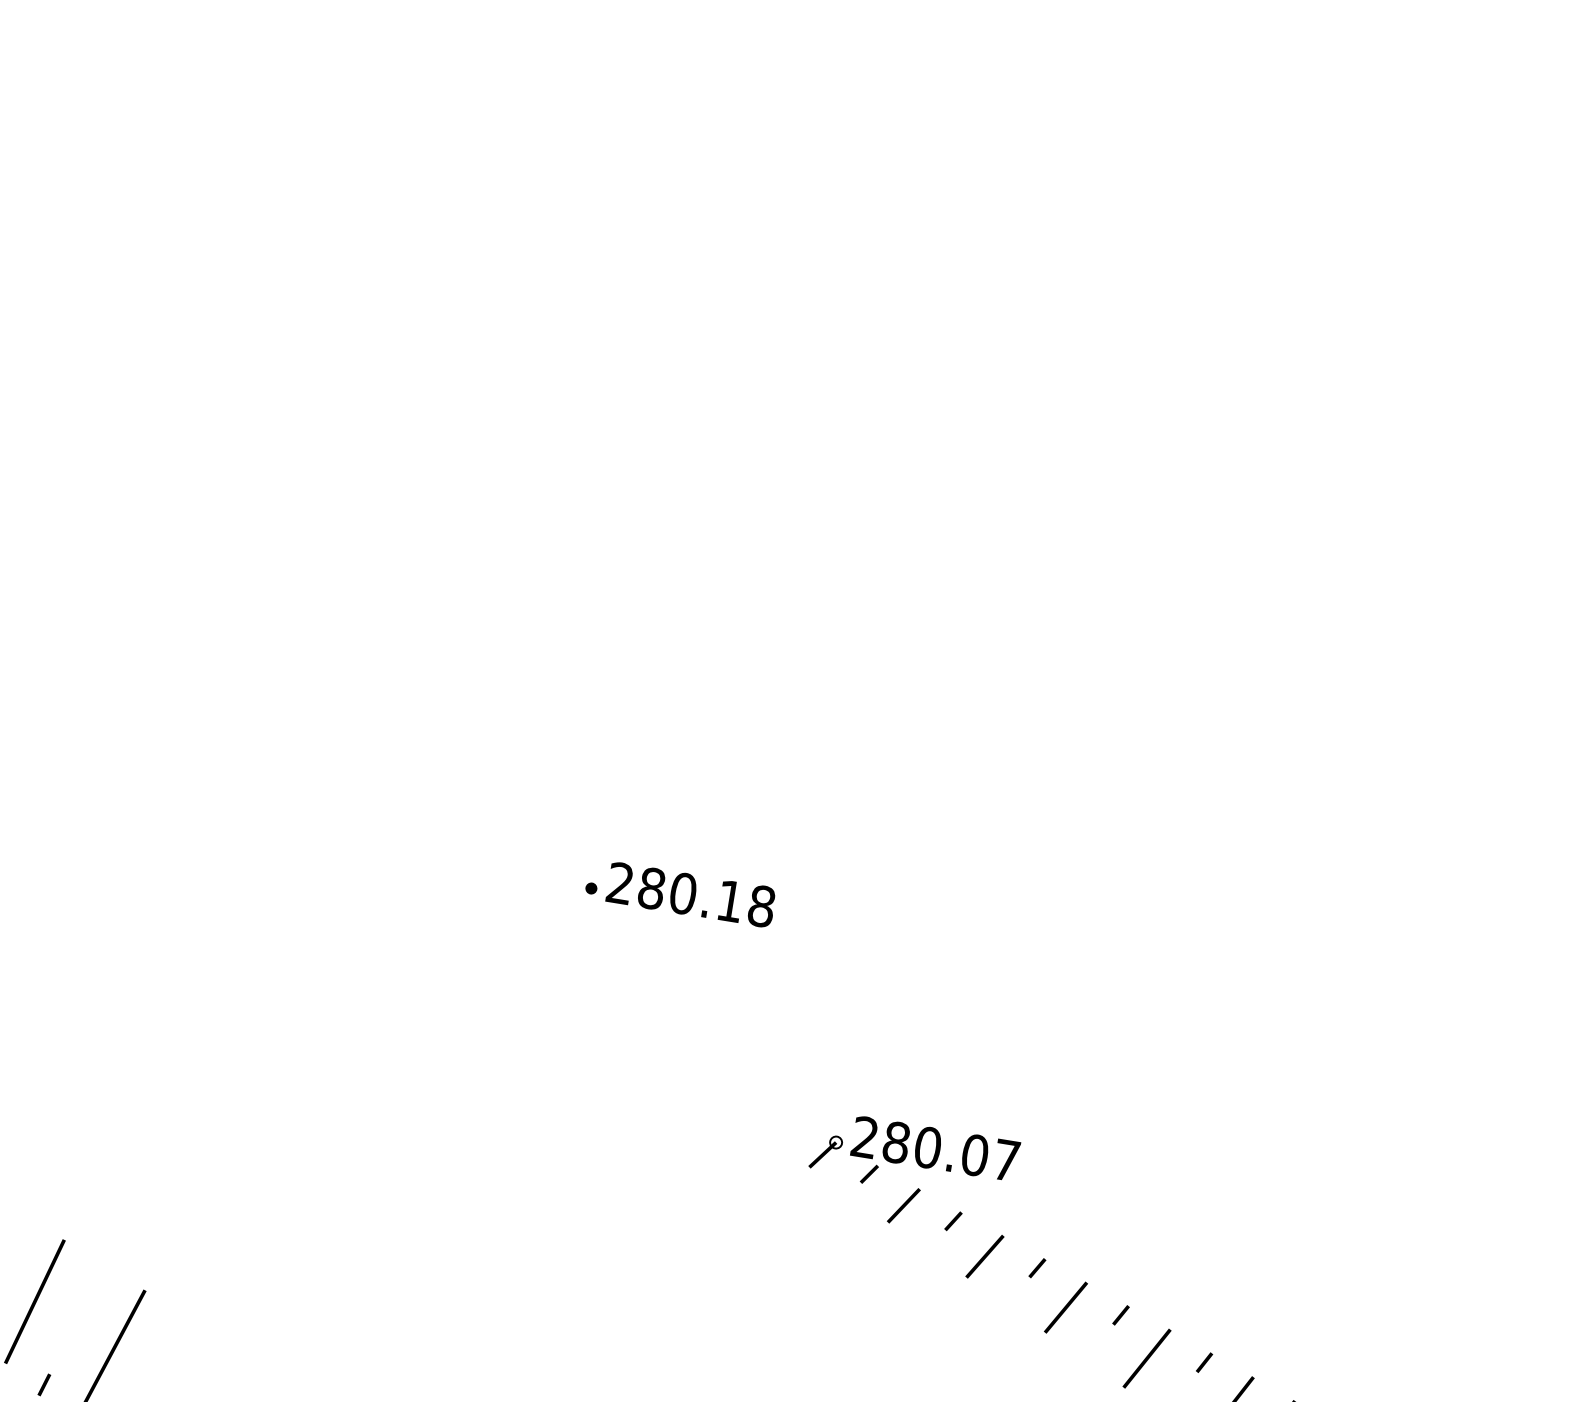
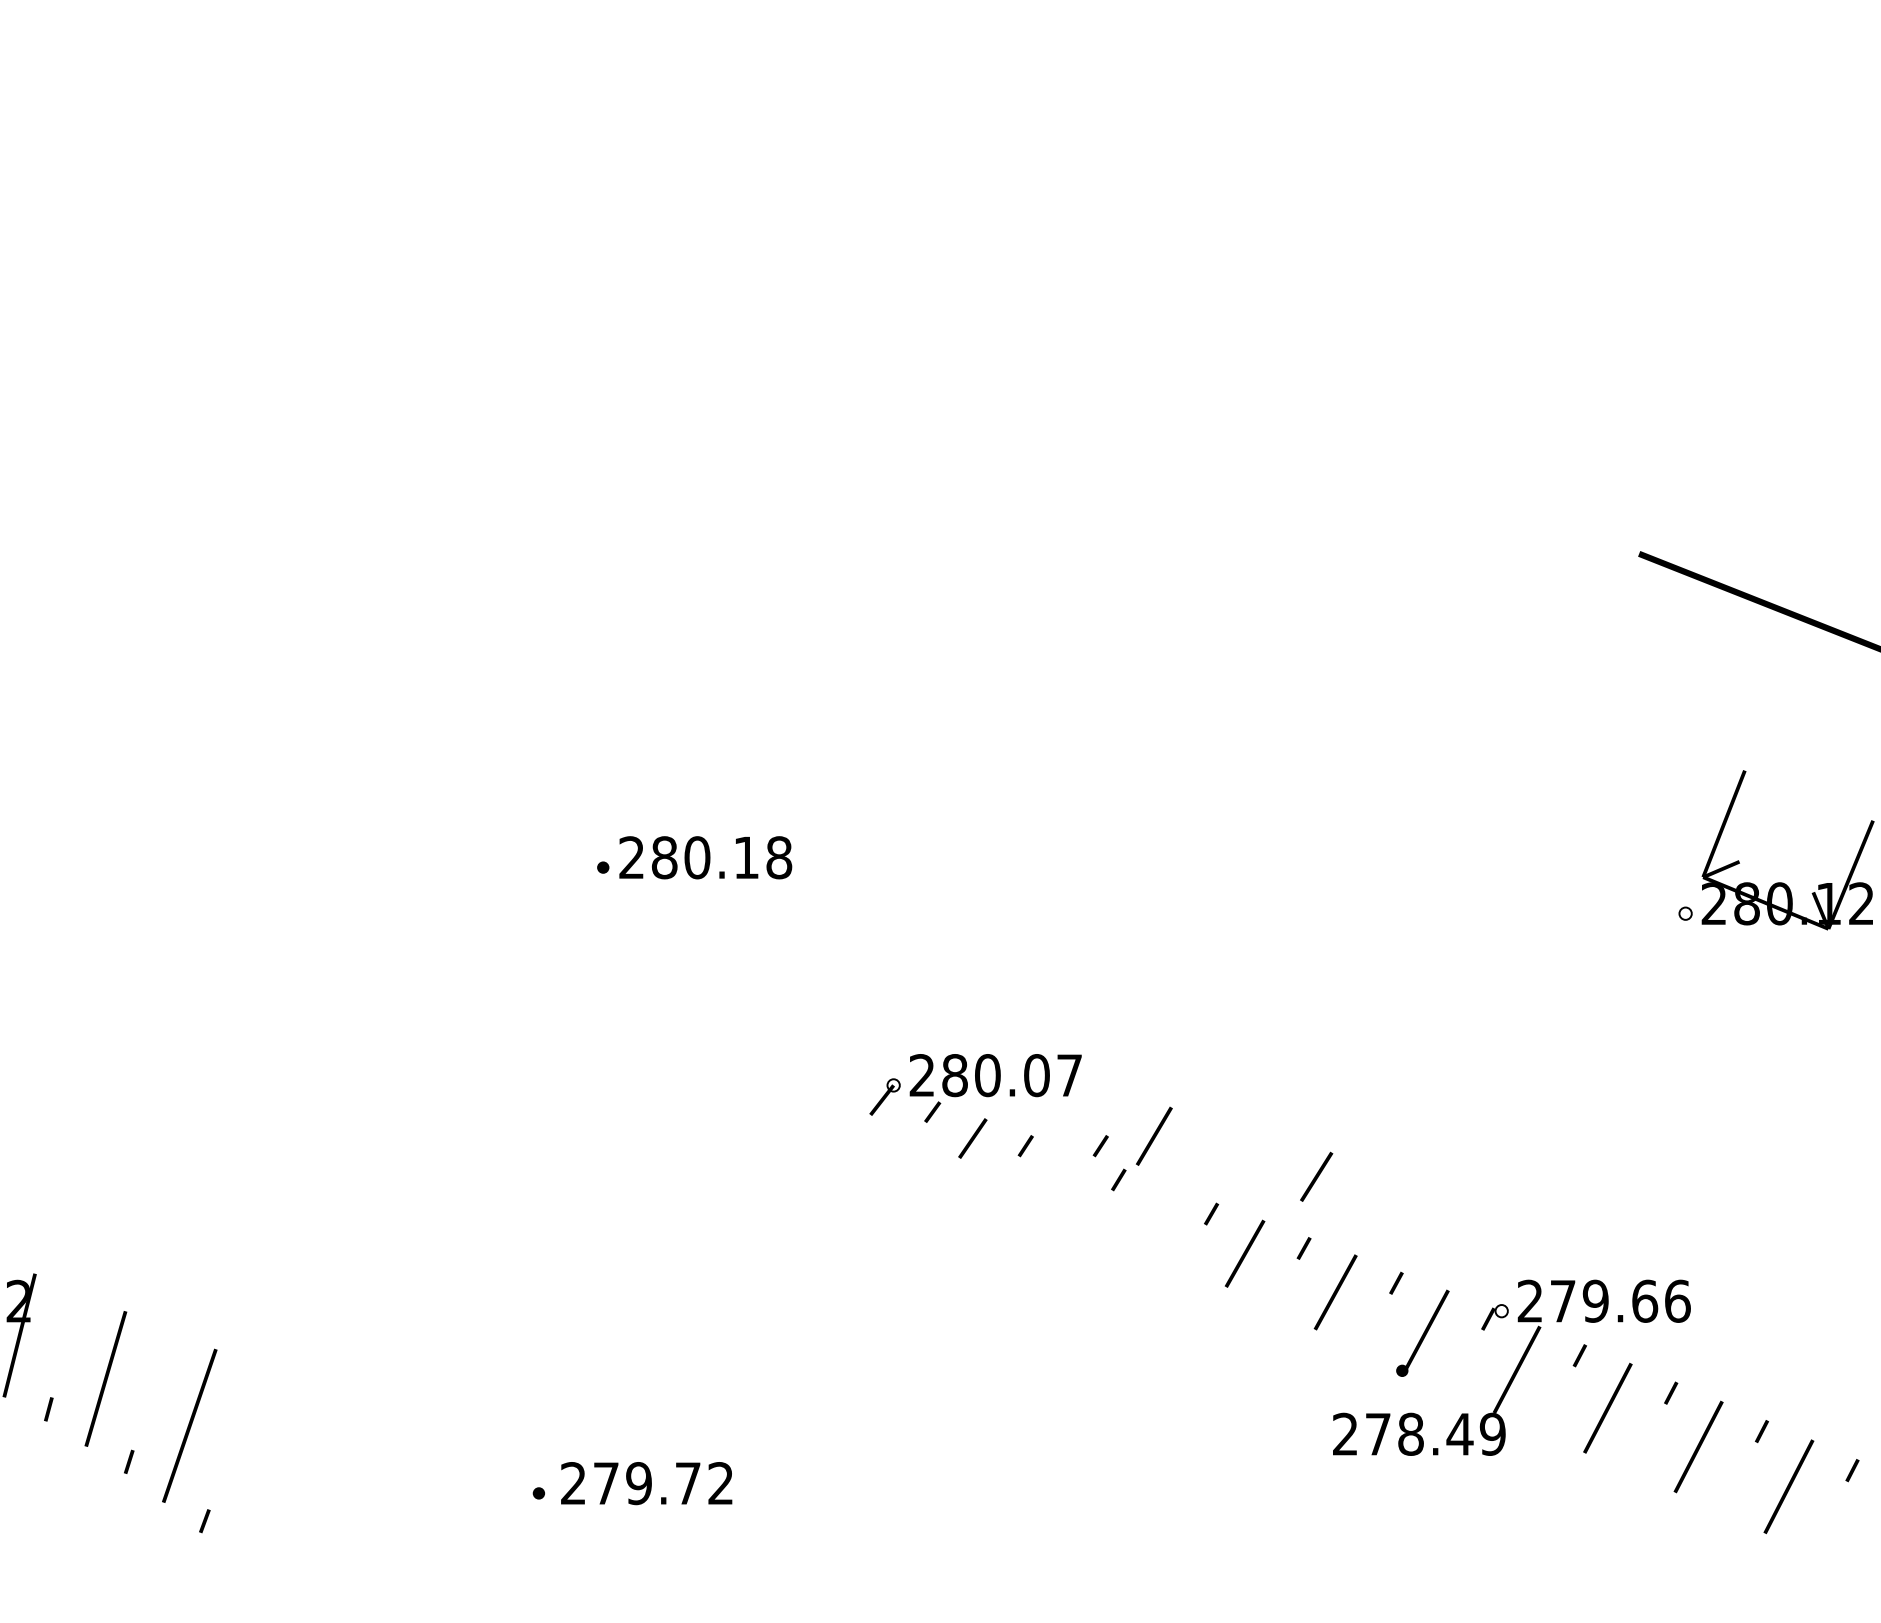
line: (1025, 1233) -> (1100, 1146), added
line: (984, 1256) -> (1316, 1176), moved
line: (1066, 1306) -> (1154, 1135), moved

